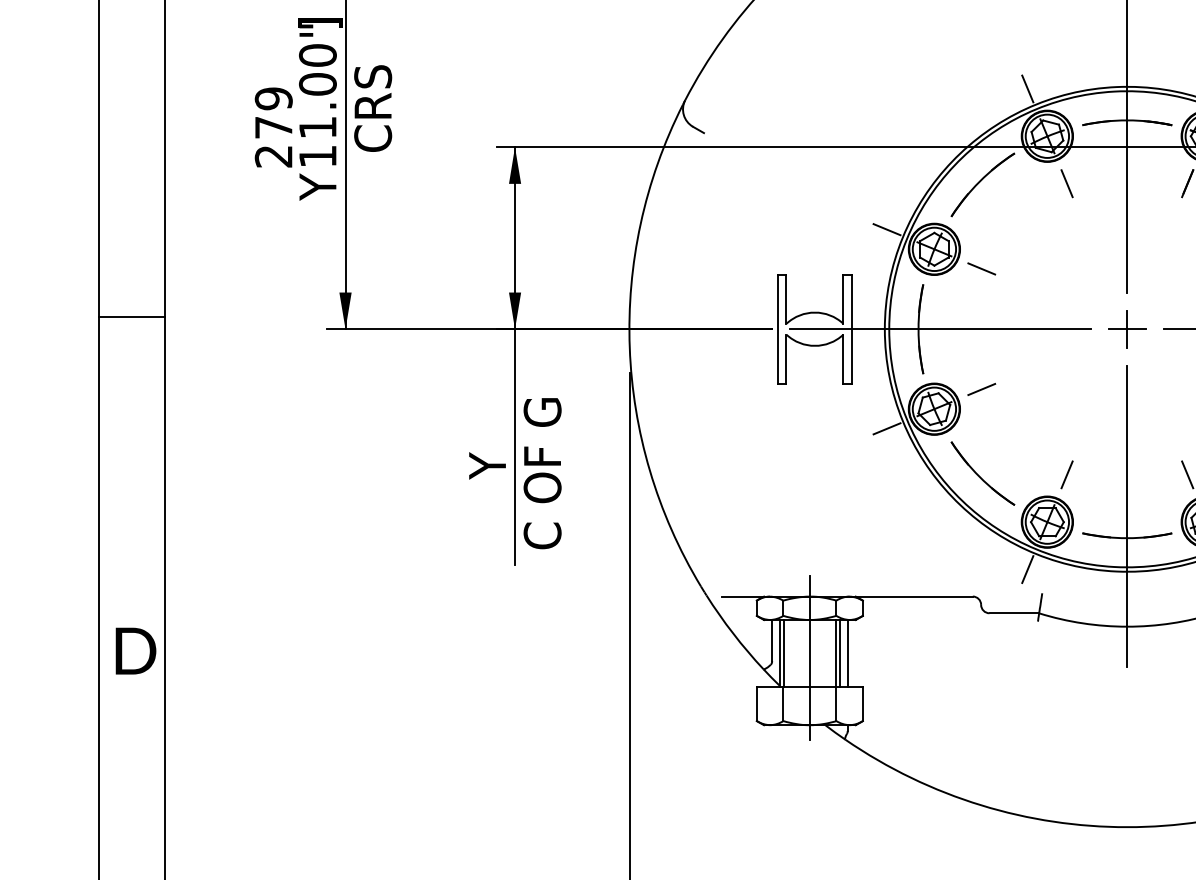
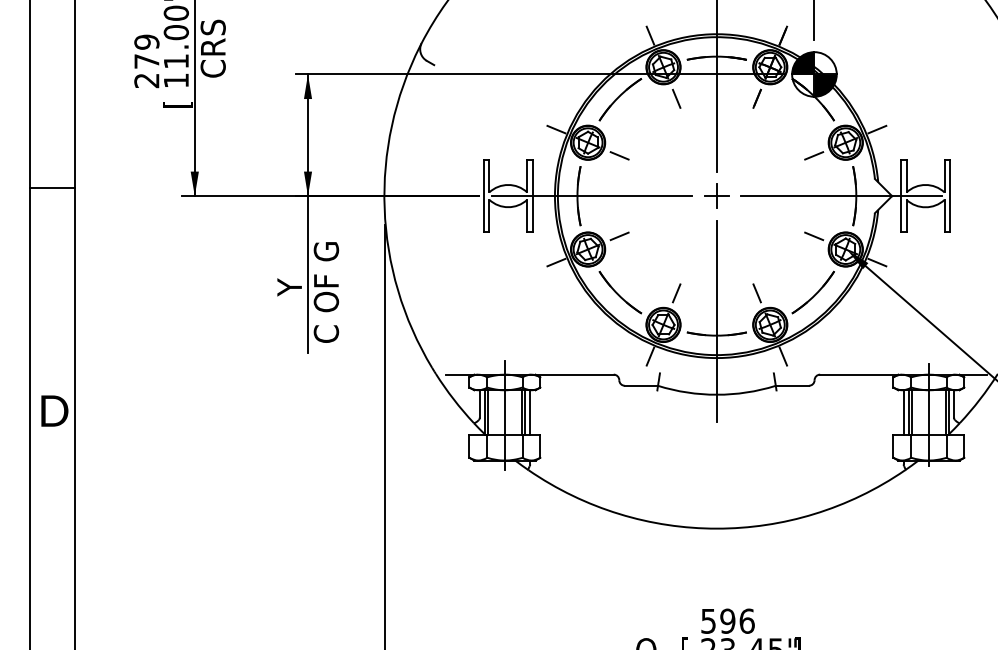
text: (319, 187) -> (177, 101), Y -> [

